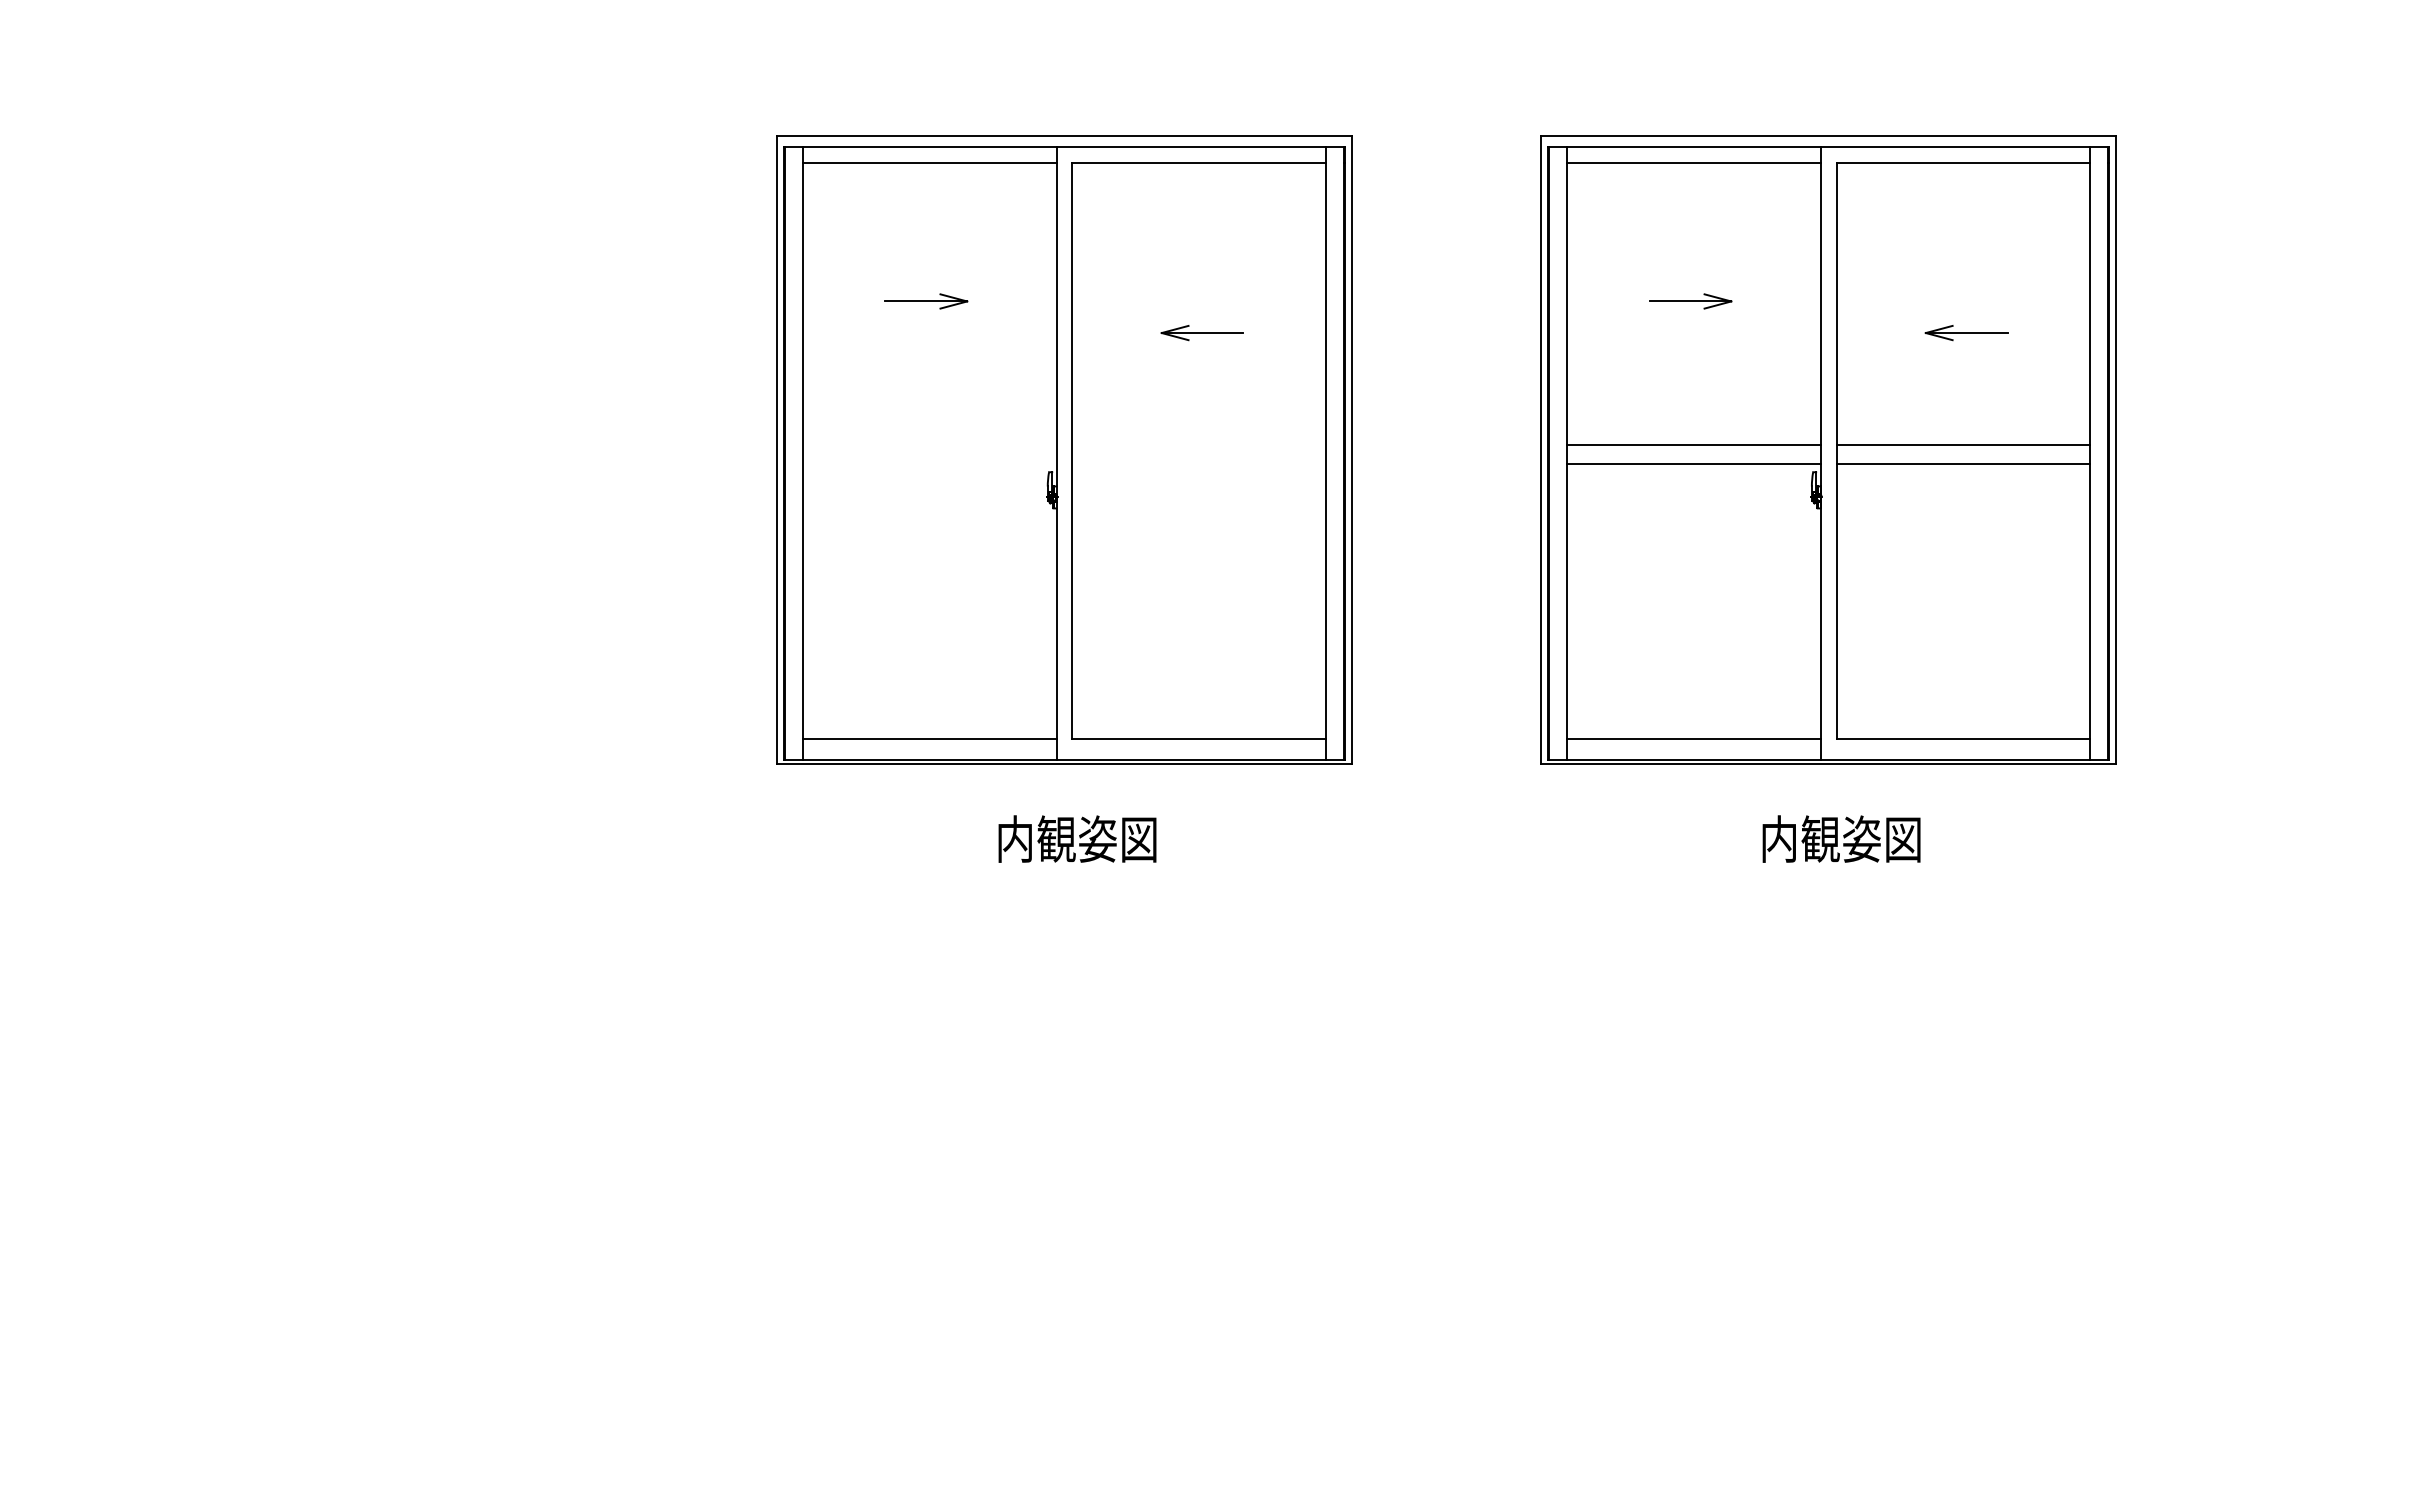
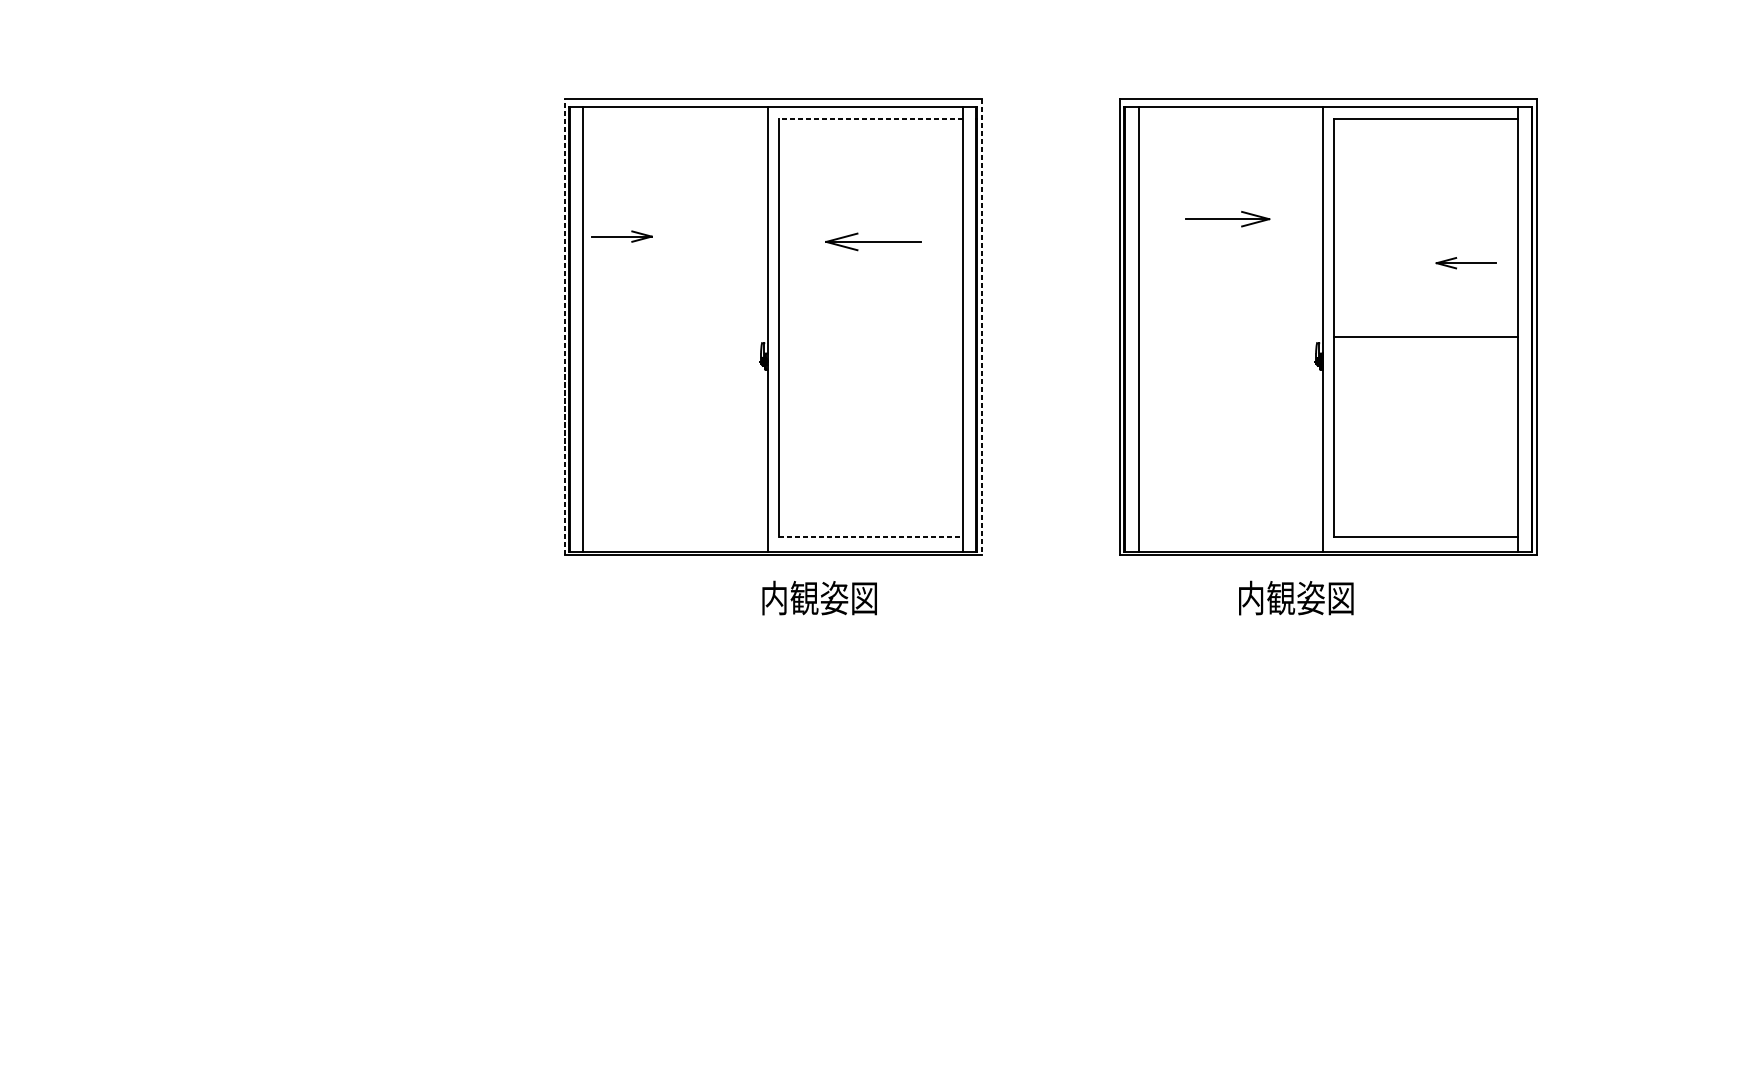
line: (929, 163) -> (675, 118), removed
line: (1199, 163) -> (871, 118), solid -> dashed
line: (1693, 163) -> (1230, 118), removed
part: (926, 301) -> (622, 236), moved
part: (1690, 301) -> (1227, 219), size x1.4
part: (1201, 333) -> (872, 242), size x1.6
part: (1966, 333) -> (1466, 263), moved
line: (1693, 444) -> (1230, 323), removed
line: (1962, 444) -> (1425, 323), removed
line: (777, 450) -> (564, 327), solid -> dashed
line: (1351, 450) -> (981, 327), solid -> dashed
line: (1693, 463) -> (1230, 336), removed
line: (929, 738) -> (675, 536), removed
line: (1199, 738) -> (871, 536), solid -> dashed
line: (1693, 738) -> (1230, 536), removed
text: (1077, 838) -> (819, 597), moved
text: (1841, 838) -> (1296, 597), moved

